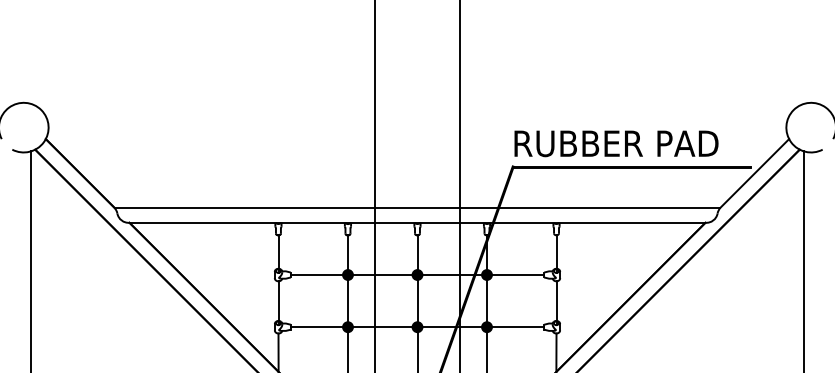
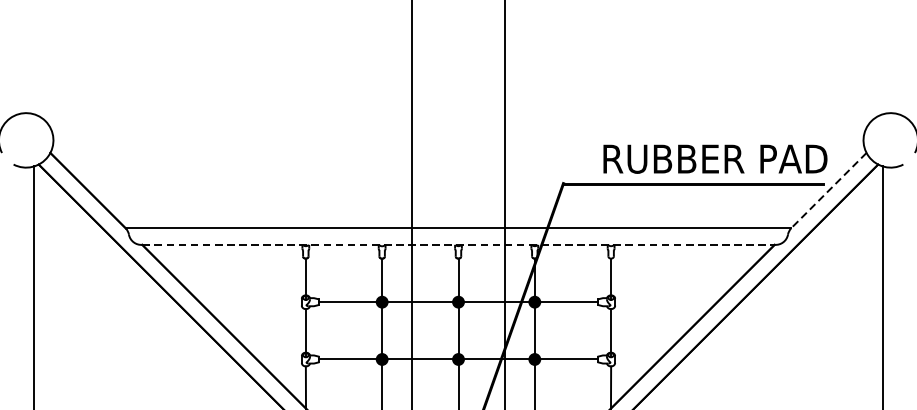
text: (616, 143) -> (715, 158), moved
line: (754, 173) -> (828, 190), solid -> dashed
line: (417, 222) -> (458, 244), solid -> dashed

